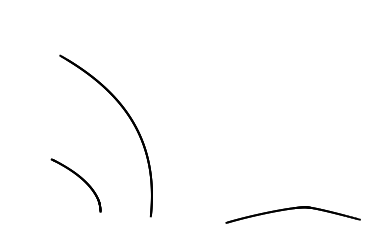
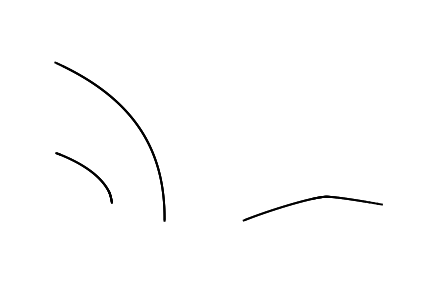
part: (80, 178) -> (87, 170), moved

